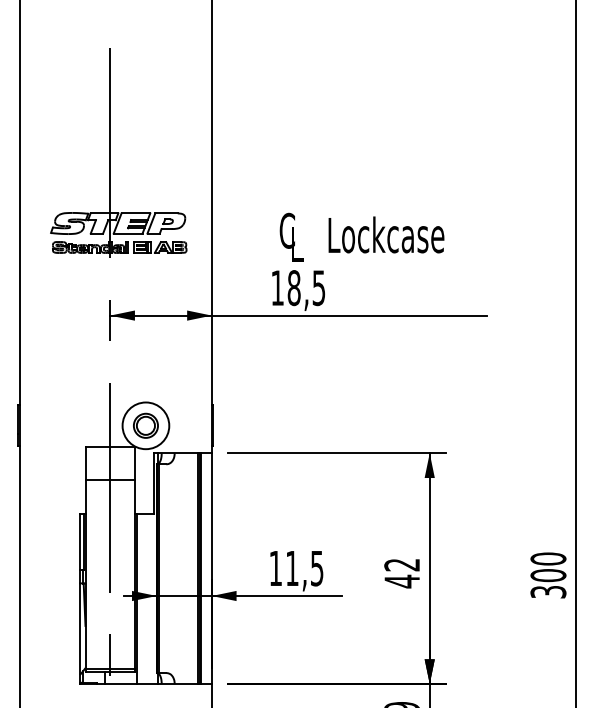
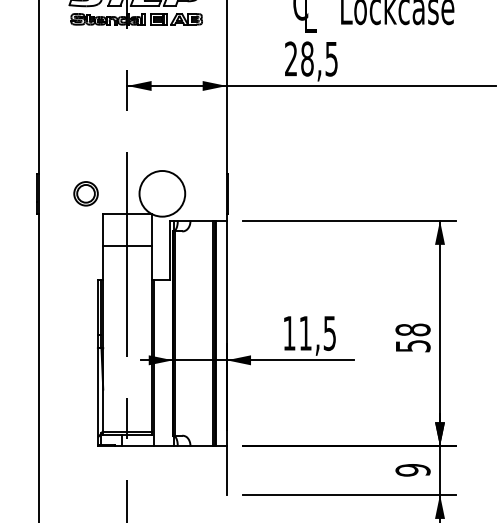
text: (277, 287) -> (291, 58), 18,5 -> 28,5
part: (145, 425) -> (85, 193), moved
text: (402, 573) -> (413, 338), 42 -> 58

